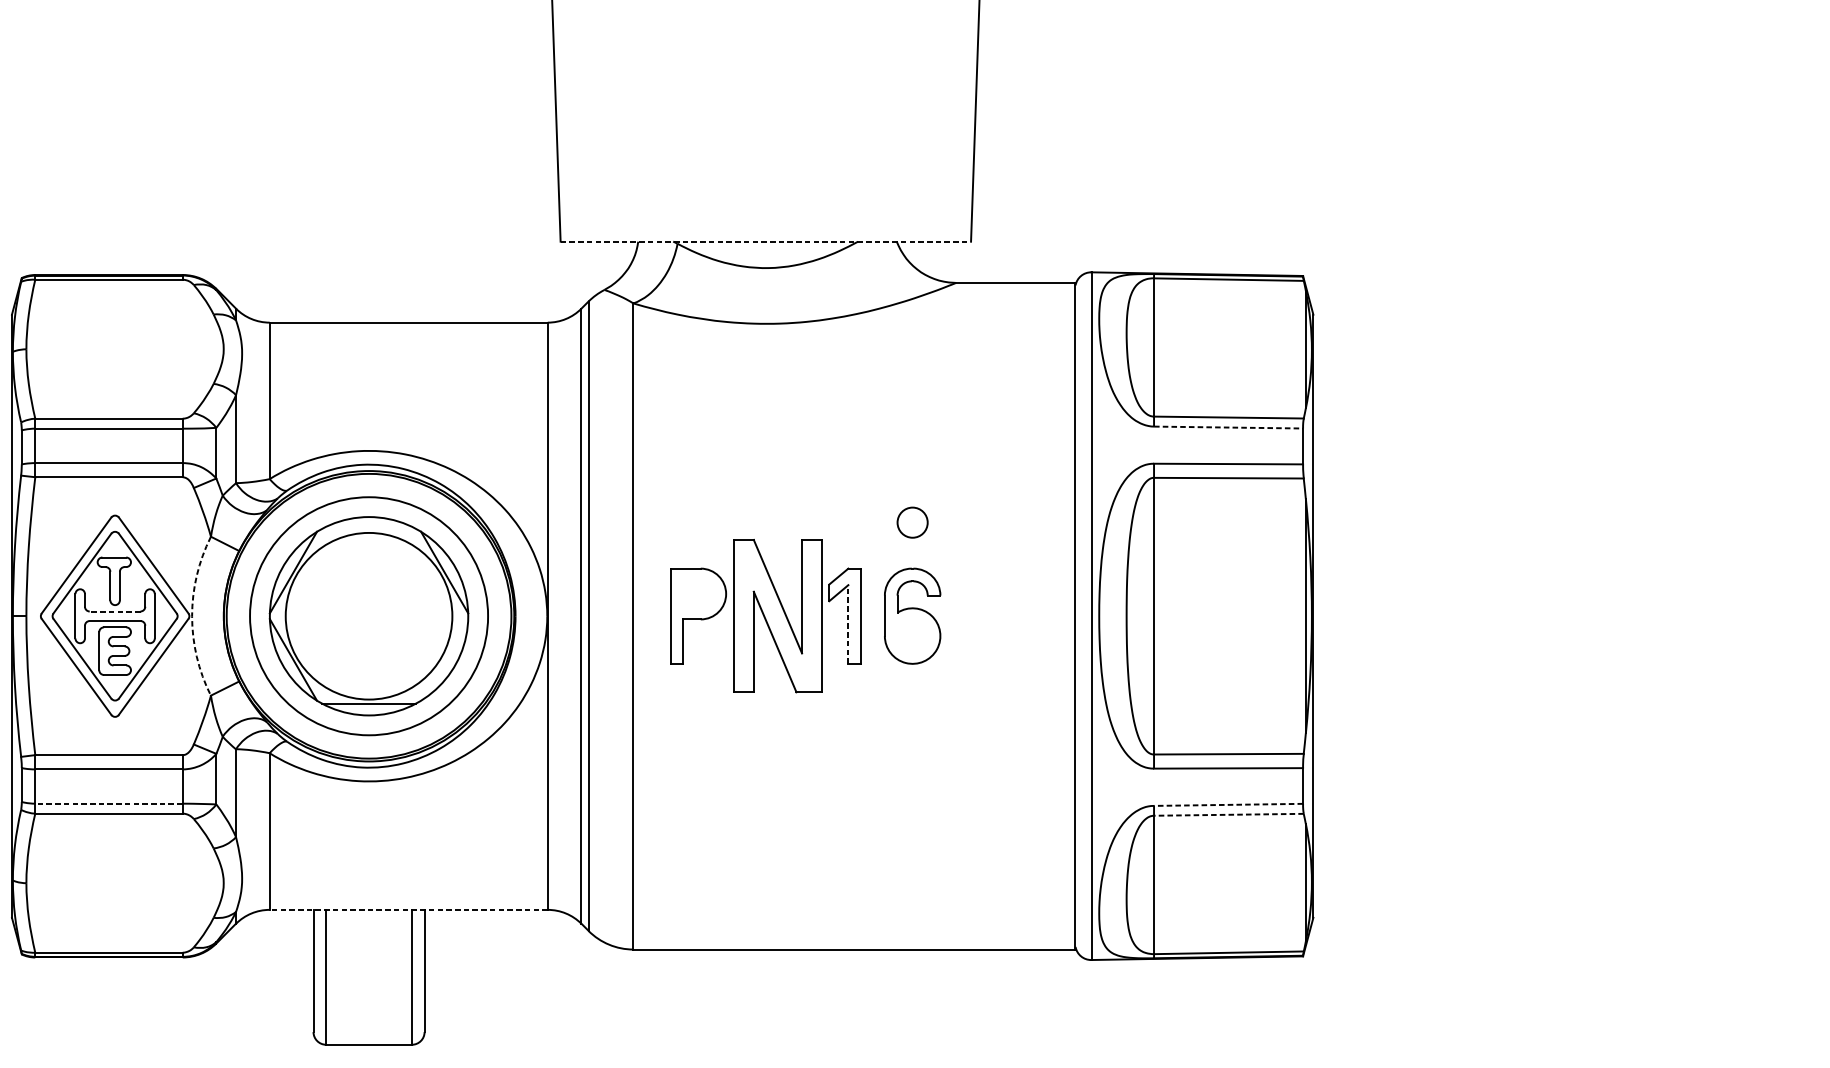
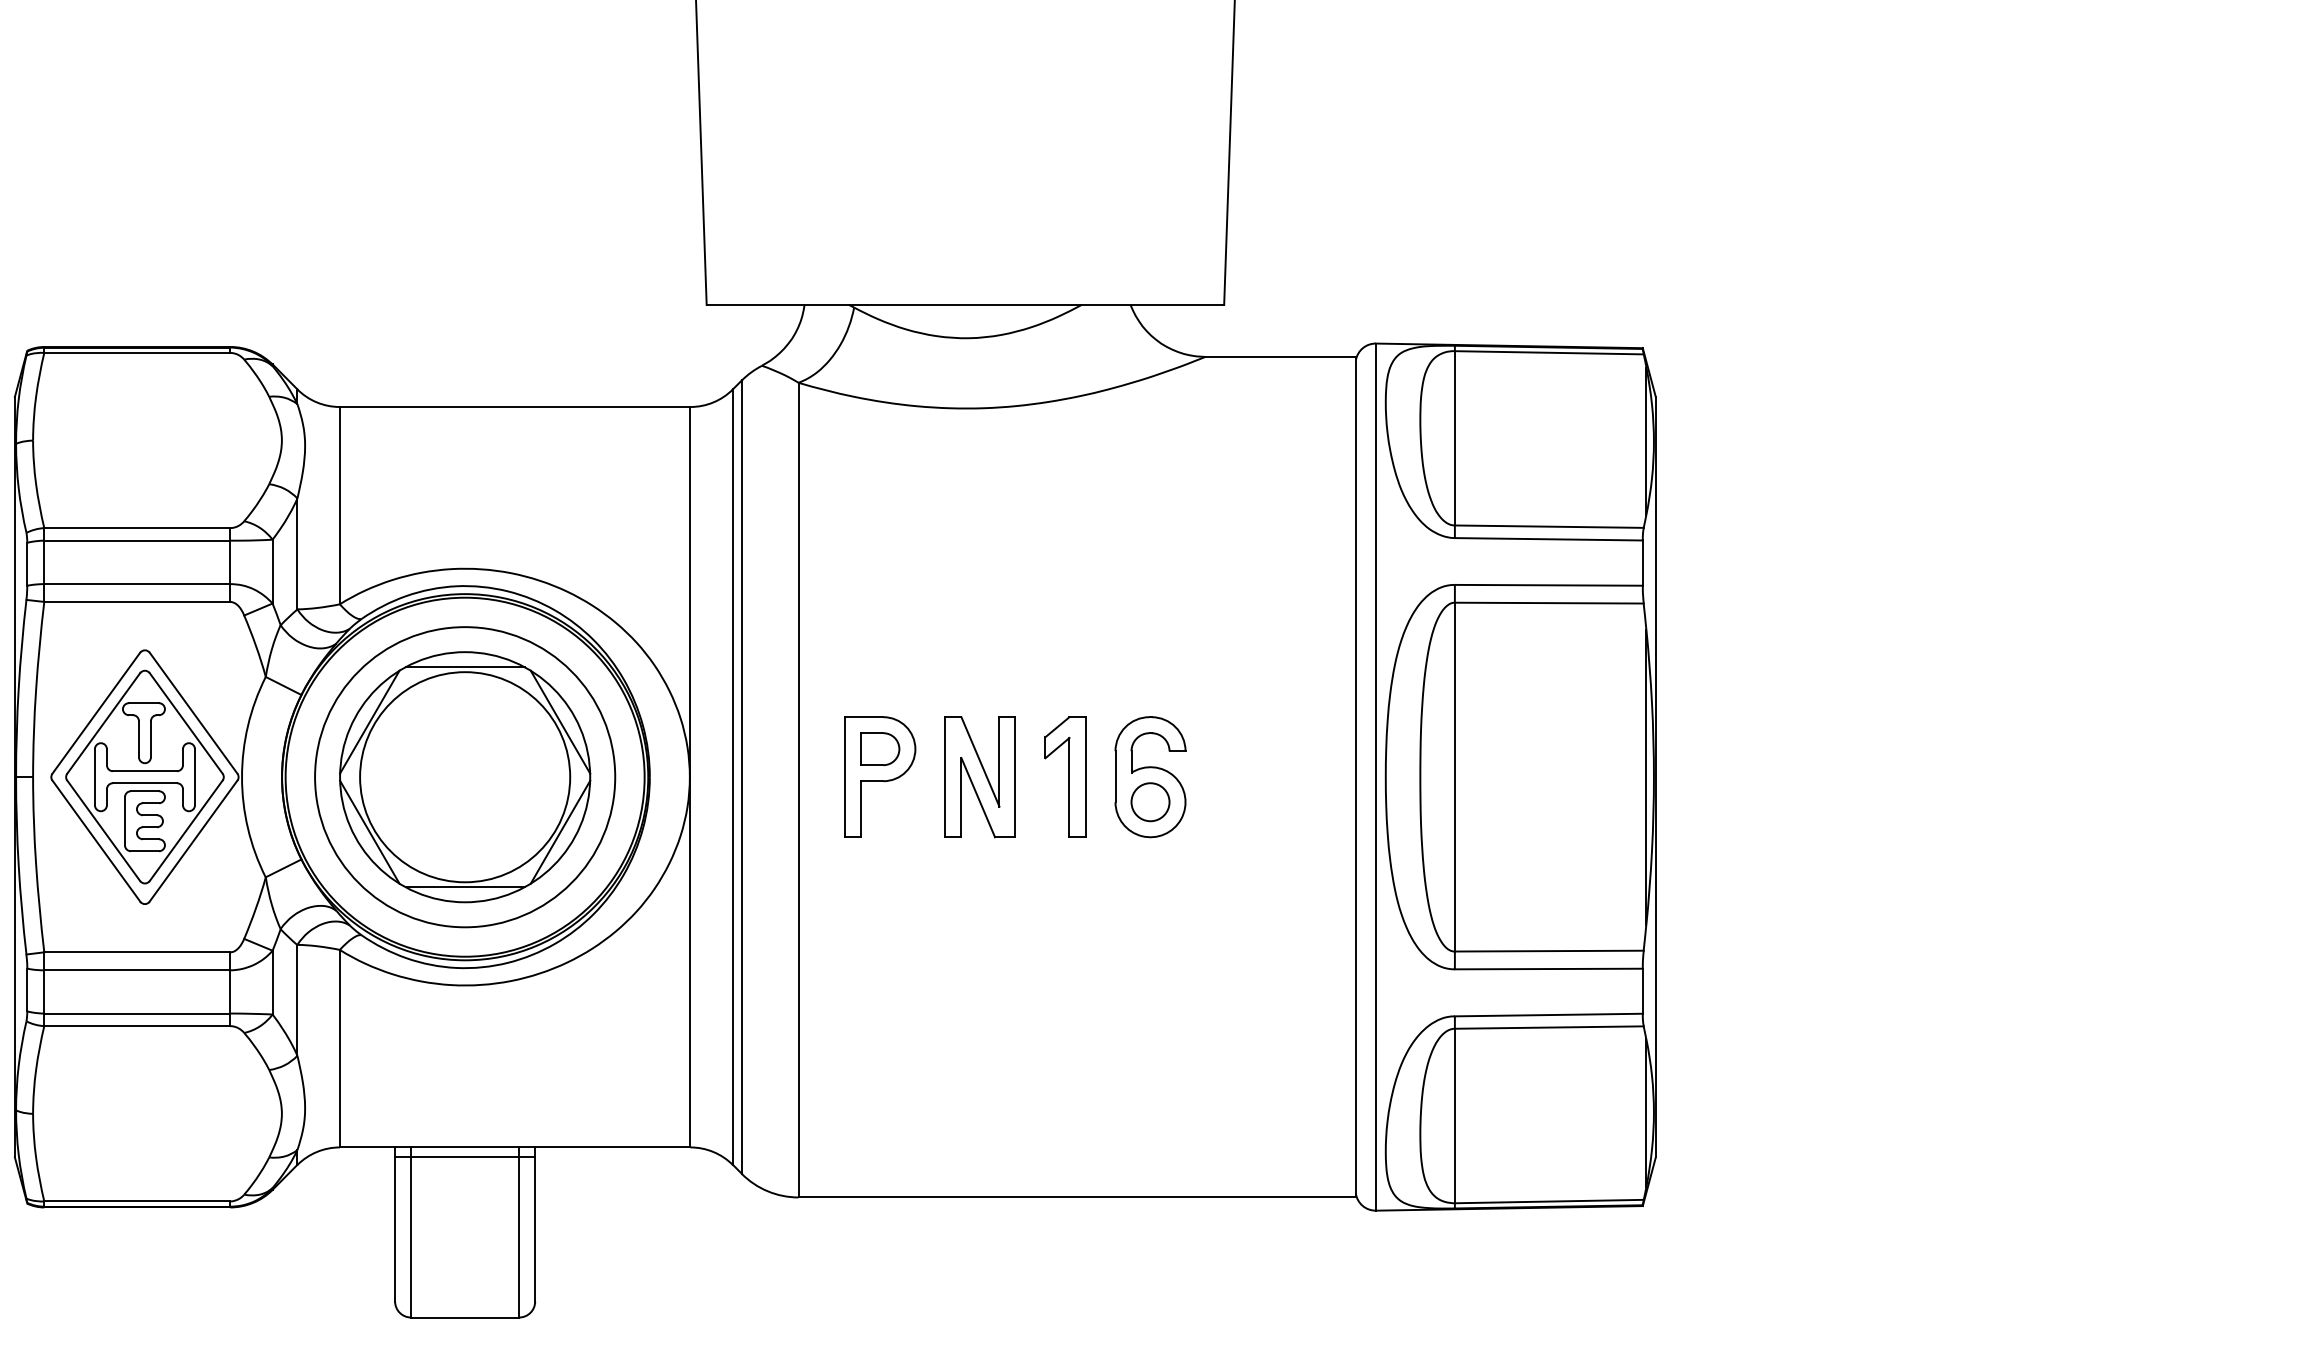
line: (765, 241) -> (965, 304), dashed -> solid
line: (1228, 427) -> (1548, 539), dashed -> solid
circle: (912, 522) -> (1150, 802), moved
line: (368, 529) -> (464, 667), added
part: (698, 594) -> (880, 749), added
line: (114, 611) -> (144, 771), dashed -> solid
arc: (192, 616) -> (242, 777), dashed -> solid
part: (777, 616) -> (979, 777), size x0.62
line: (848, 624) -> (1069, 787), dashed -> solid
line: (444, 659) -> (560, 831), added
line: (109, 803) -> (137, 1013), dashed -> solid
line: (1228, 805) -> (1548, 1015), dashed -> solid
line: (1228, 814) -> (1548, 1027), dashed -> solid
line: (408, 909) -> (514, 1147), dashed -> solid
line: (369, 917) -> (465, 1157), added

